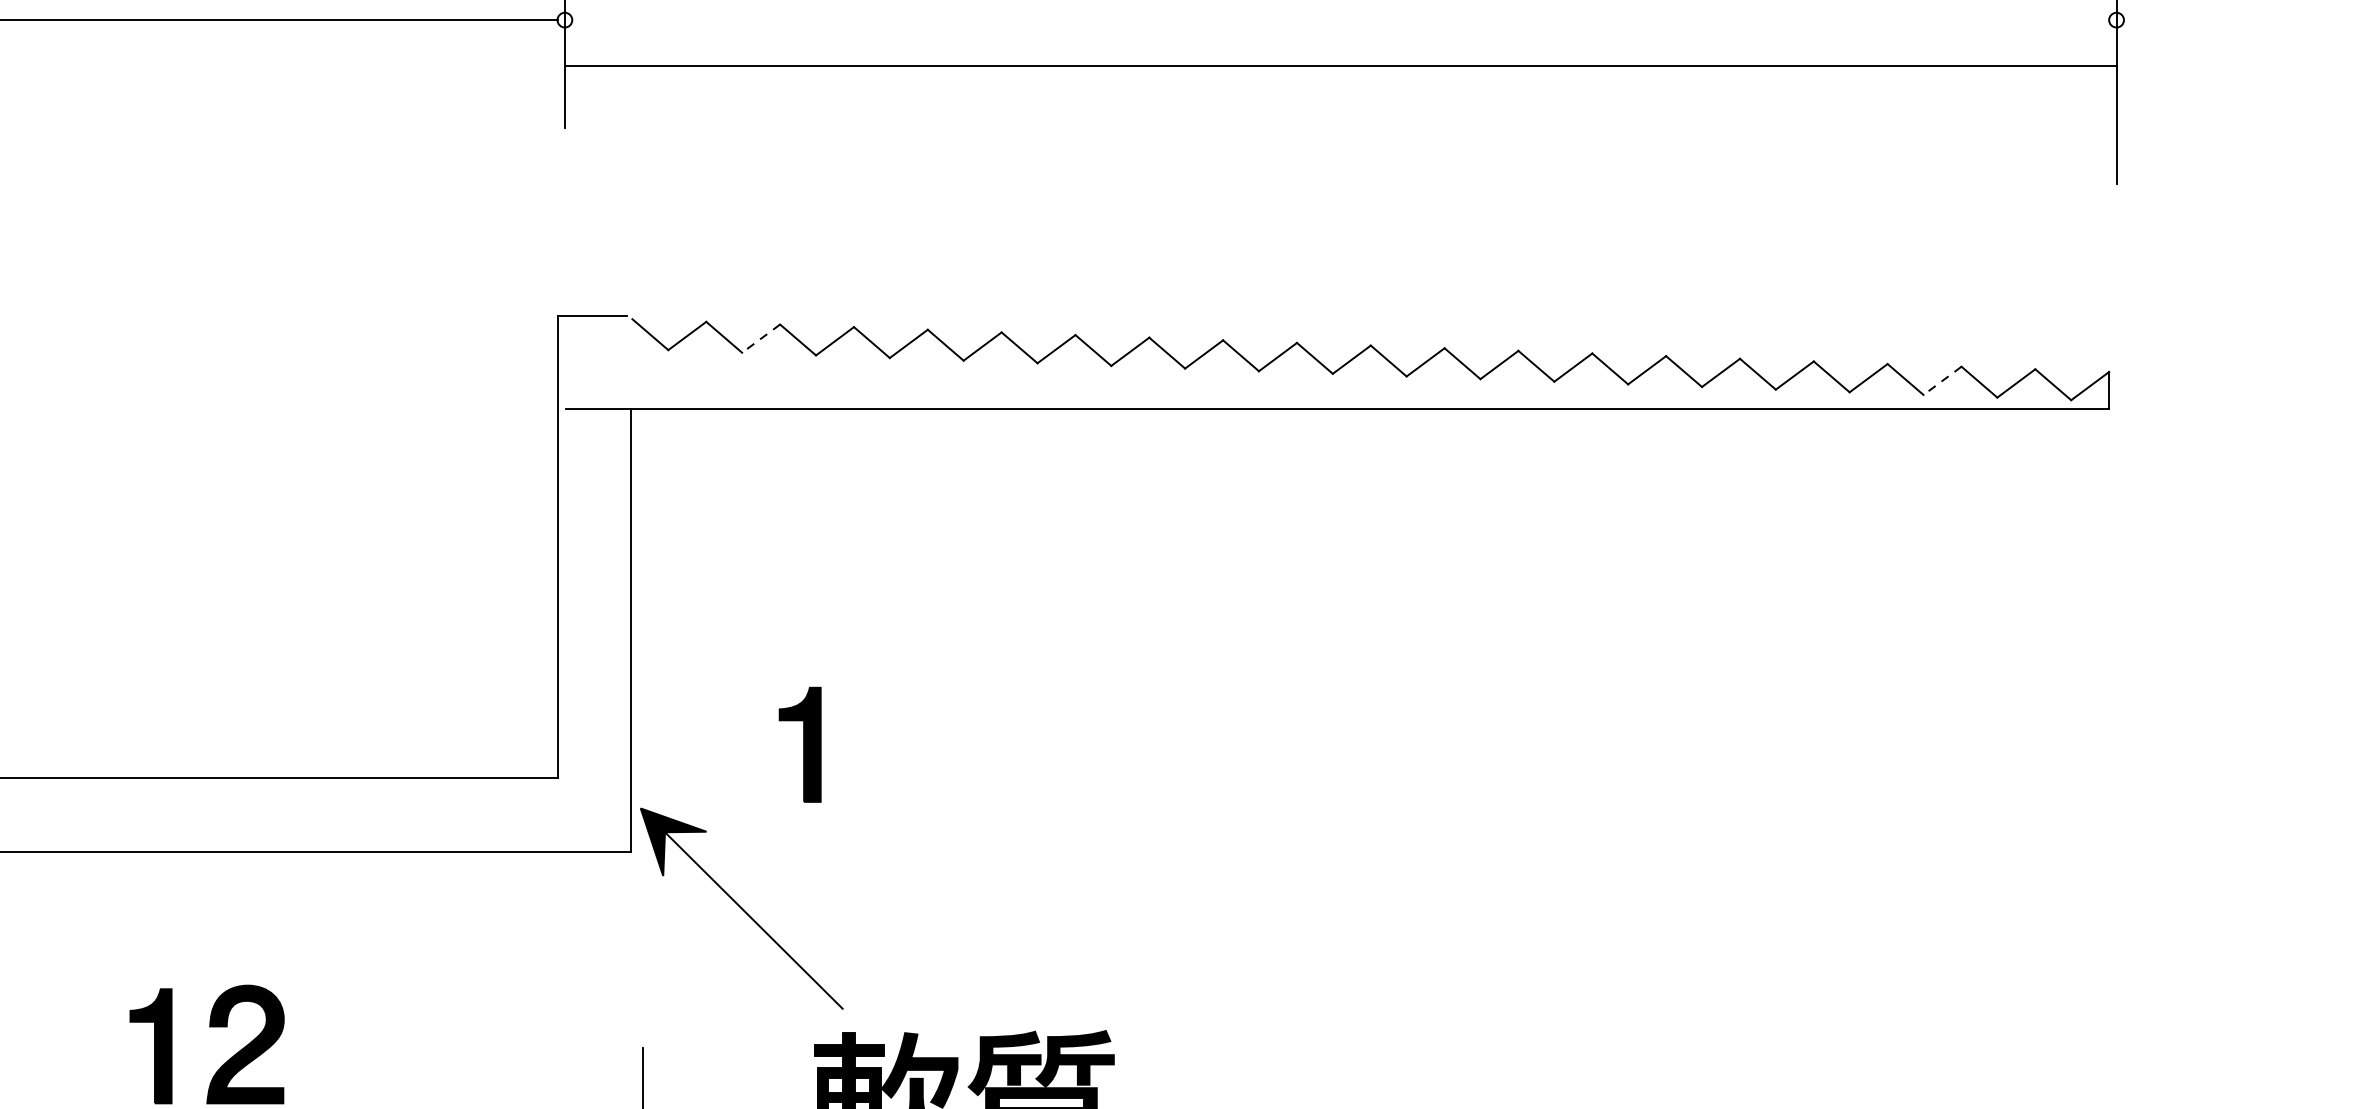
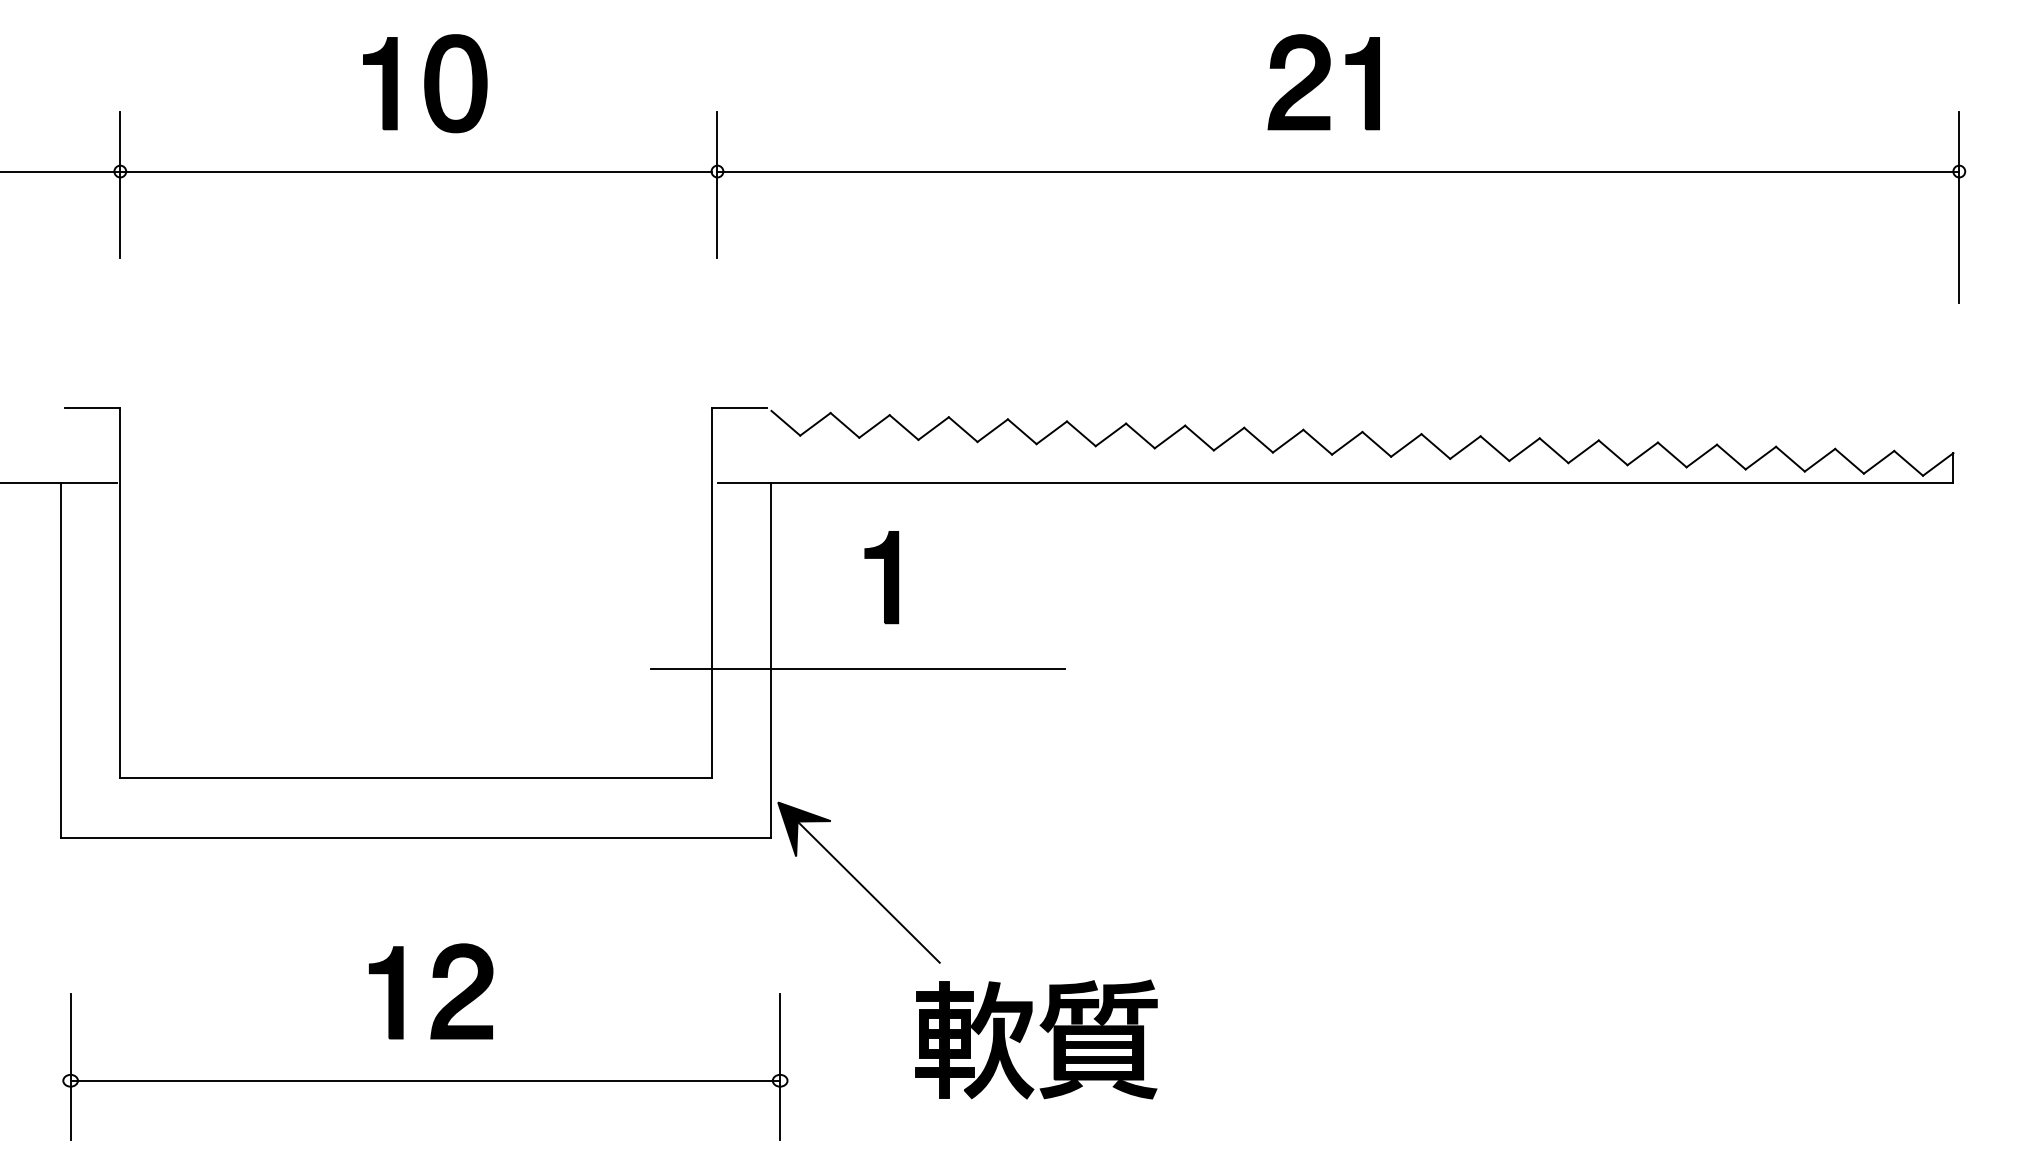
line: (1340, 66) -> (1338, 171), moved
line: (761, 338) -> (874, 426), dashed -> solid
line: (1943, 381) -> (1820, 460), dashed -> solid
line: (739, 641) -> (857, 668), added
part: (799, 744) -> (881, 577), moved

